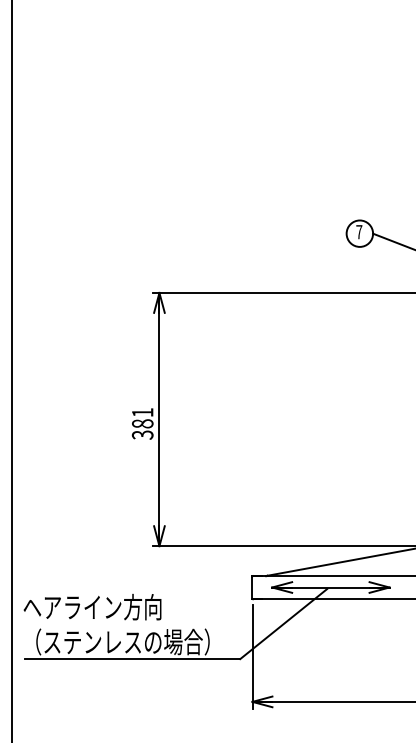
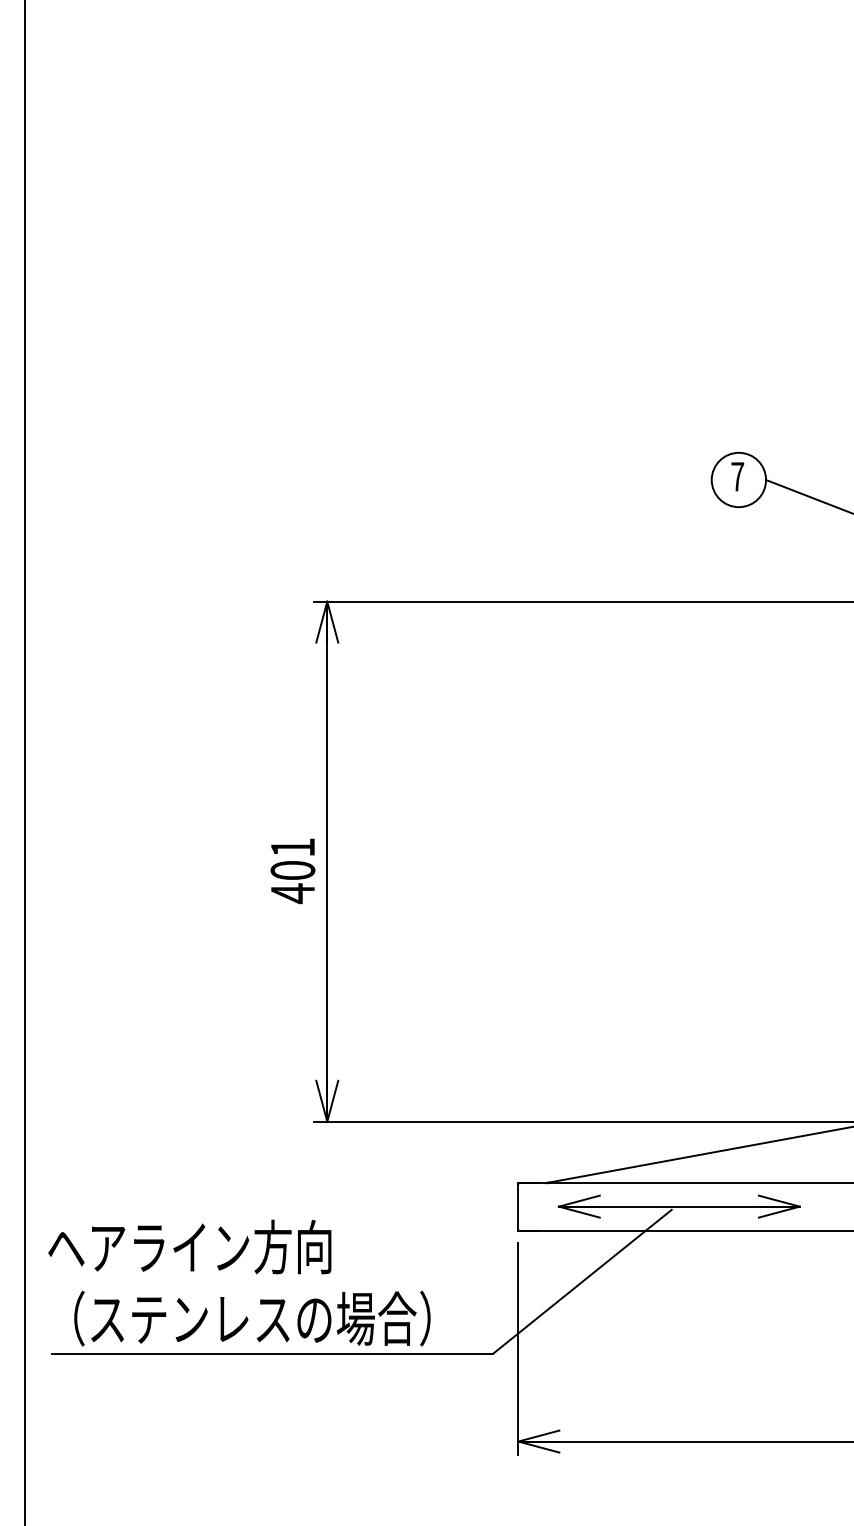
text: (142, 429) -> (292, 882), 381 -> 401

